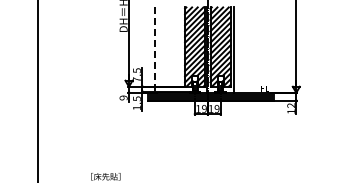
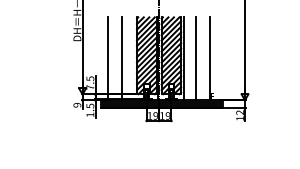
line: (169, 49) -> (121, 58), added
line: (246, 49) -> (196, 58), added
line: (260, 49) -> (210, 58), added
line: (155, 50) -> (108, 59), dashed -> solid

